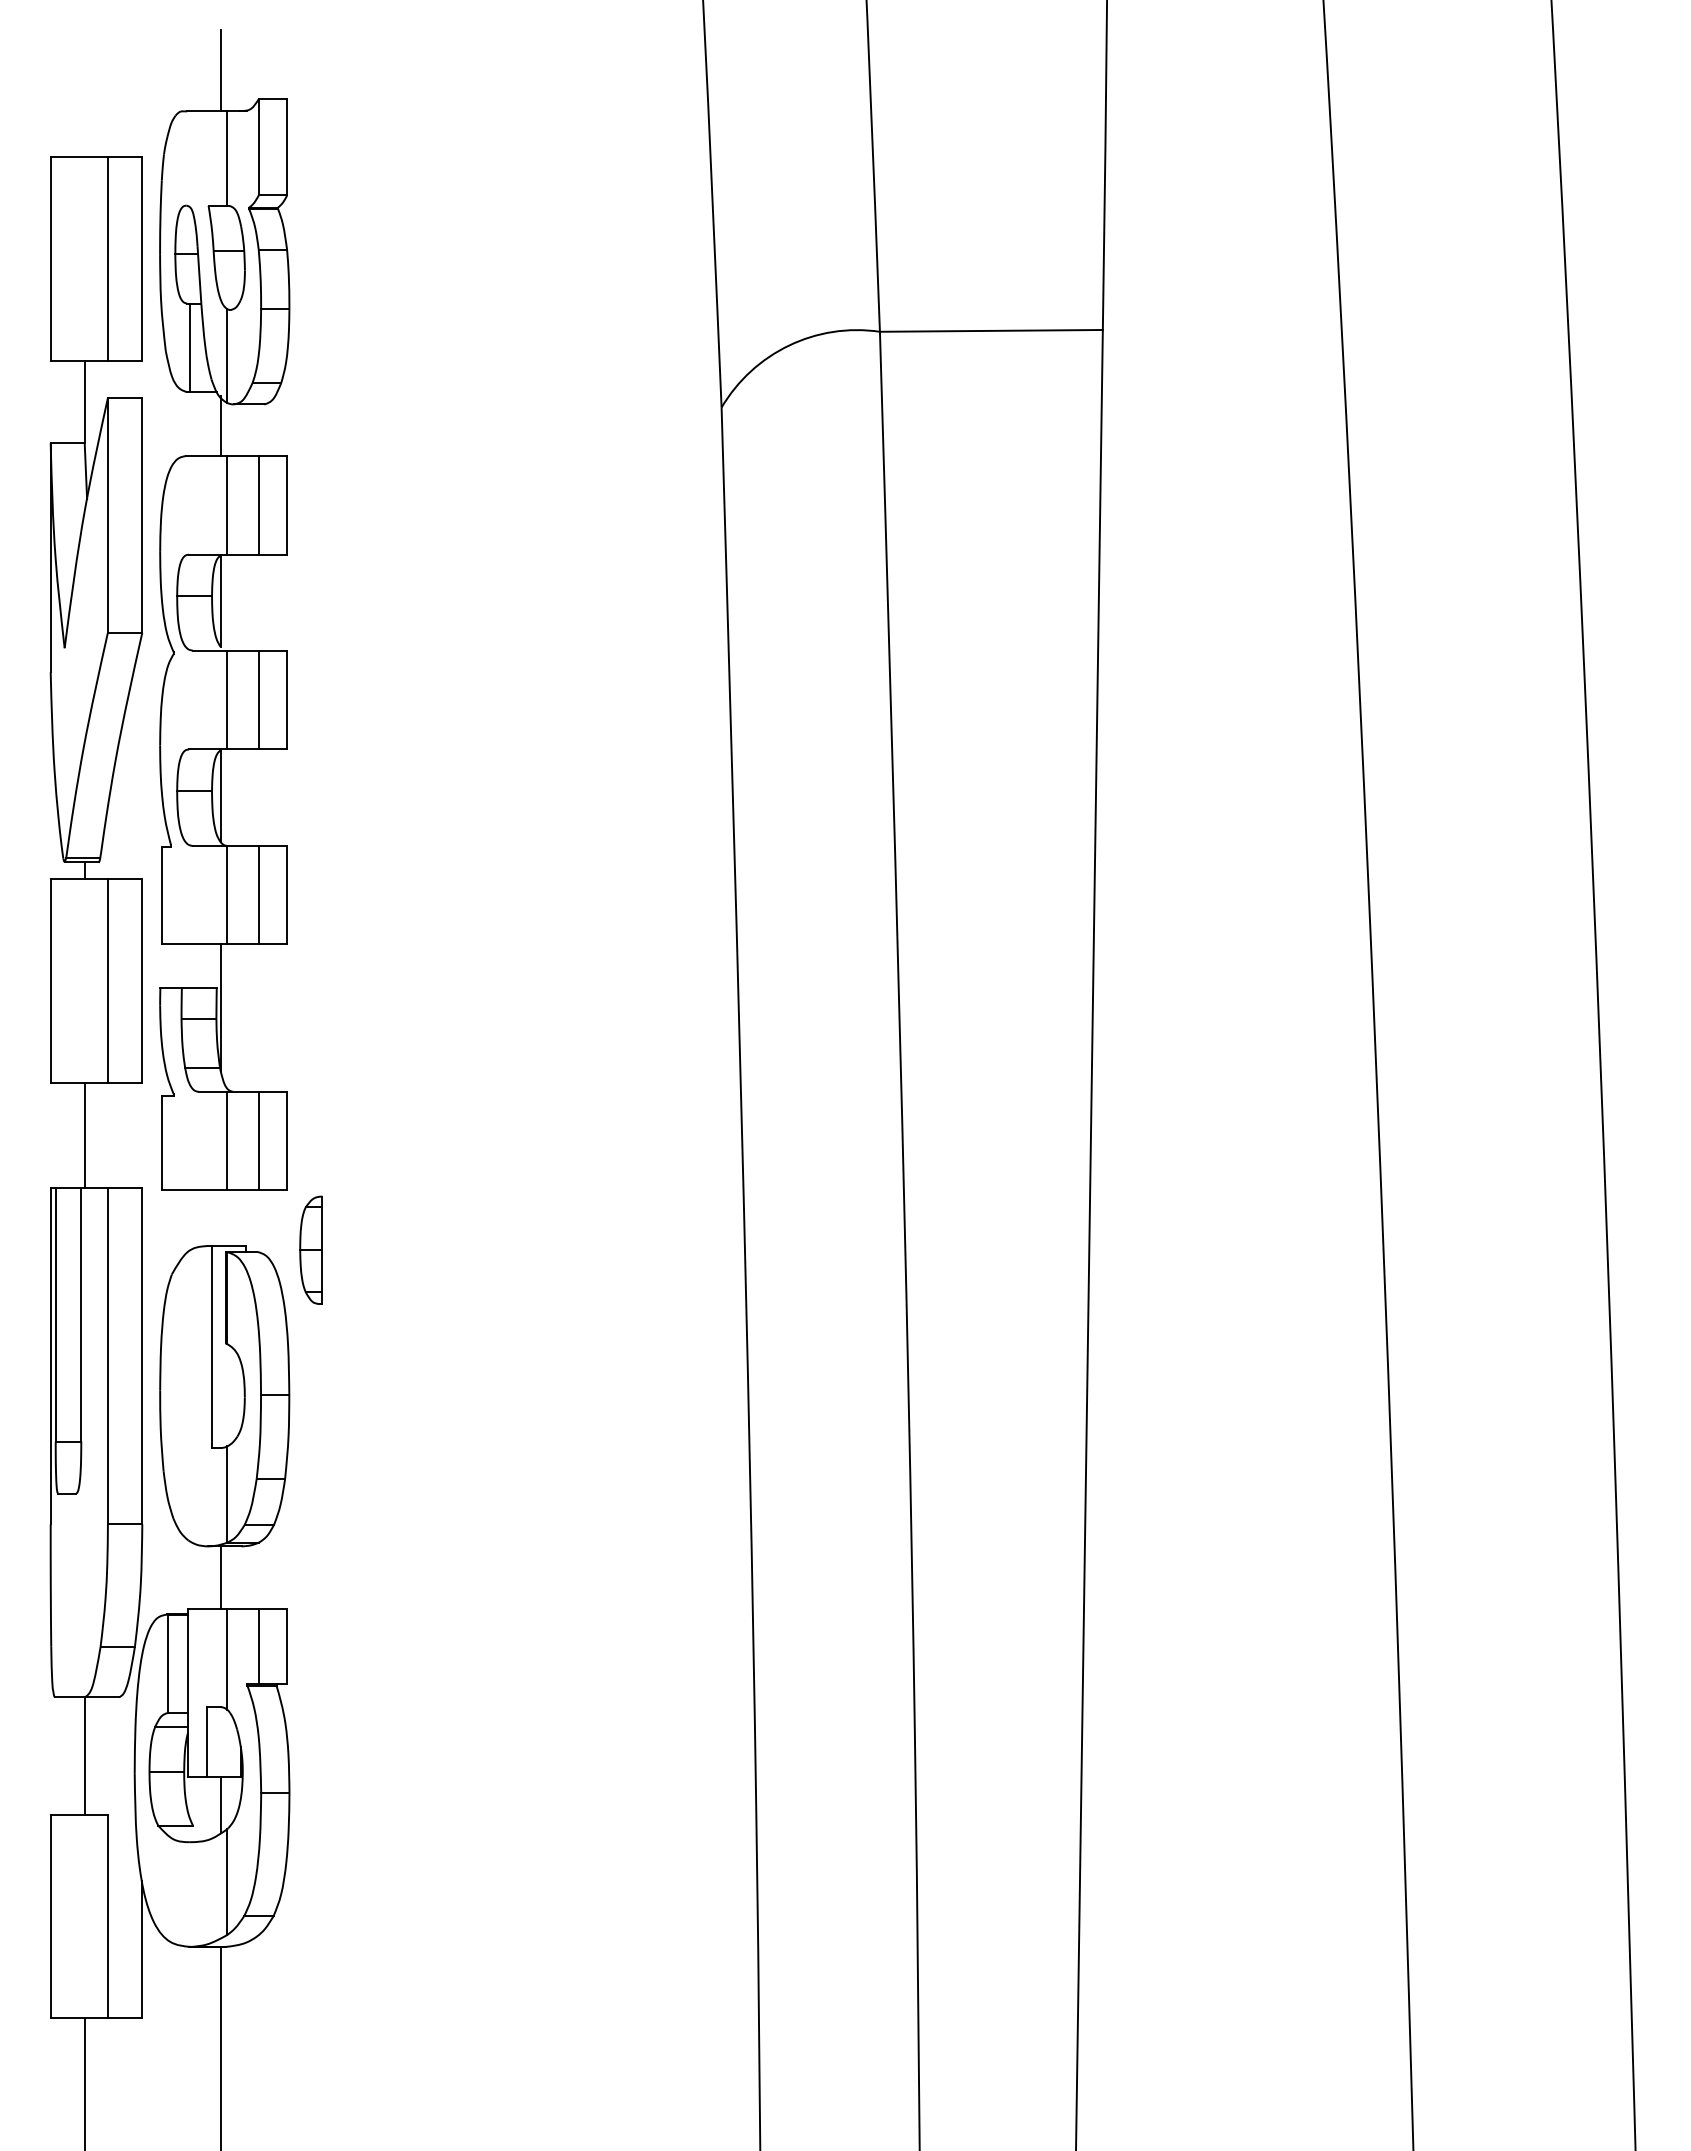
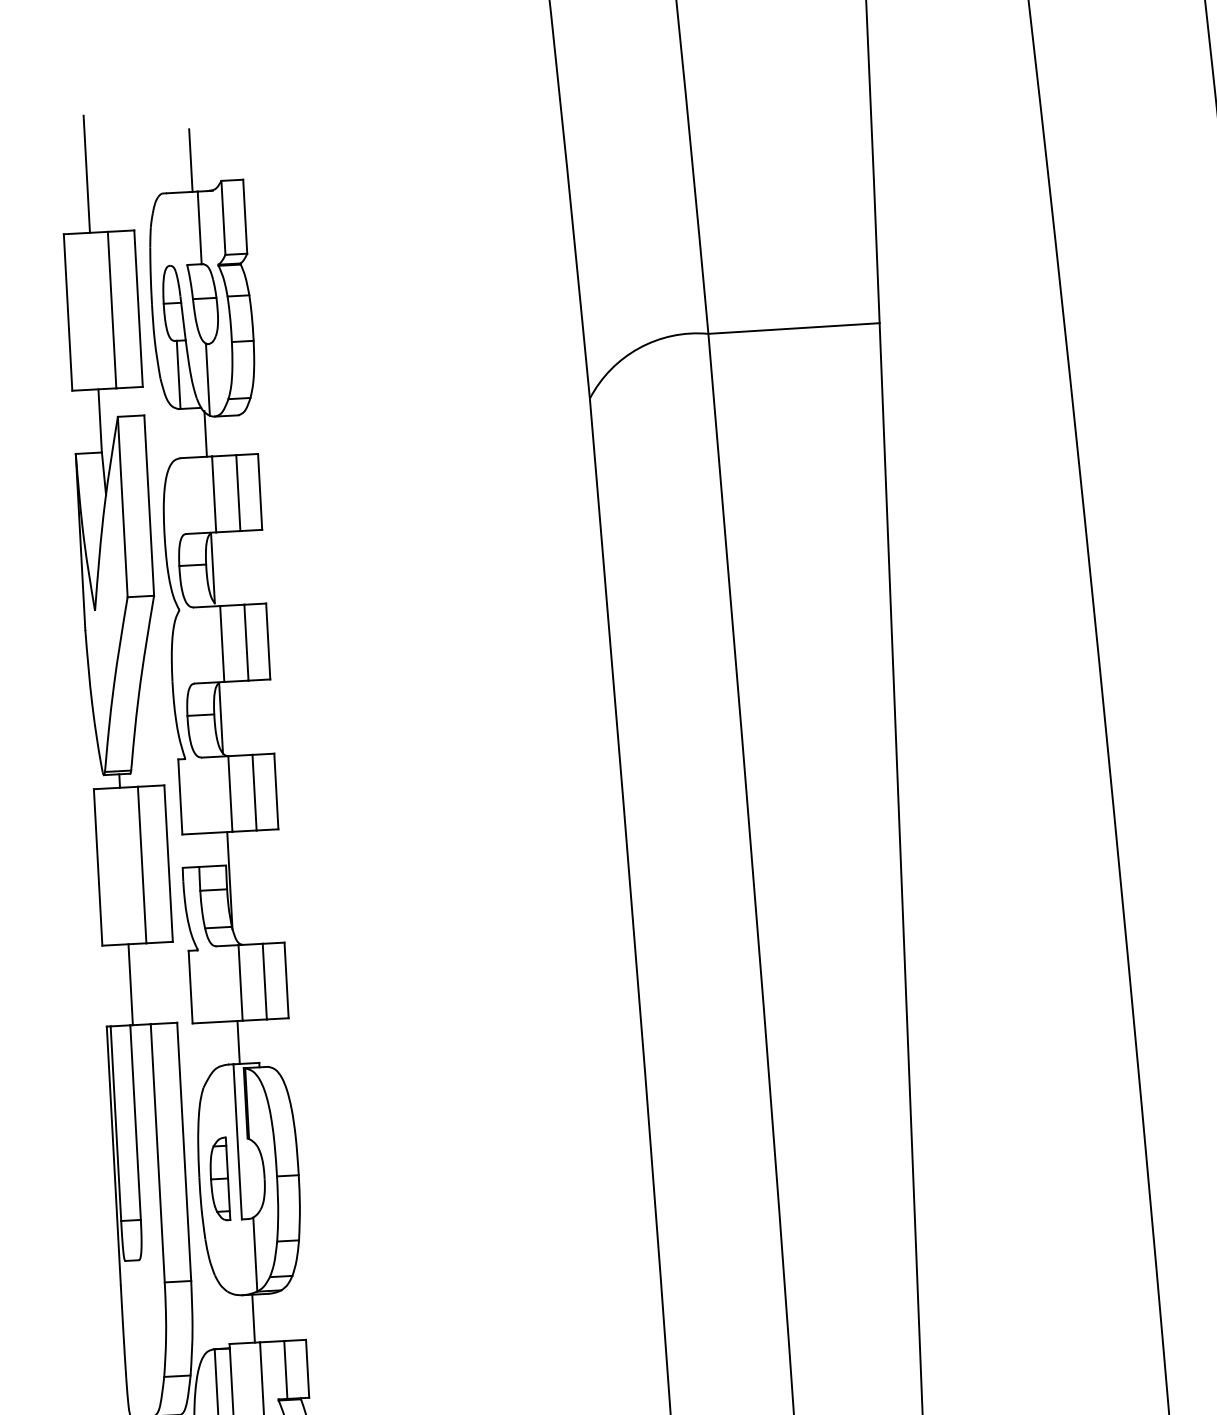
line: (84, 80) -> (86, 173), added
line: (220, 1218) -> (238, 1042), added
part: (310, 1249) -> (218, 1178), moved

